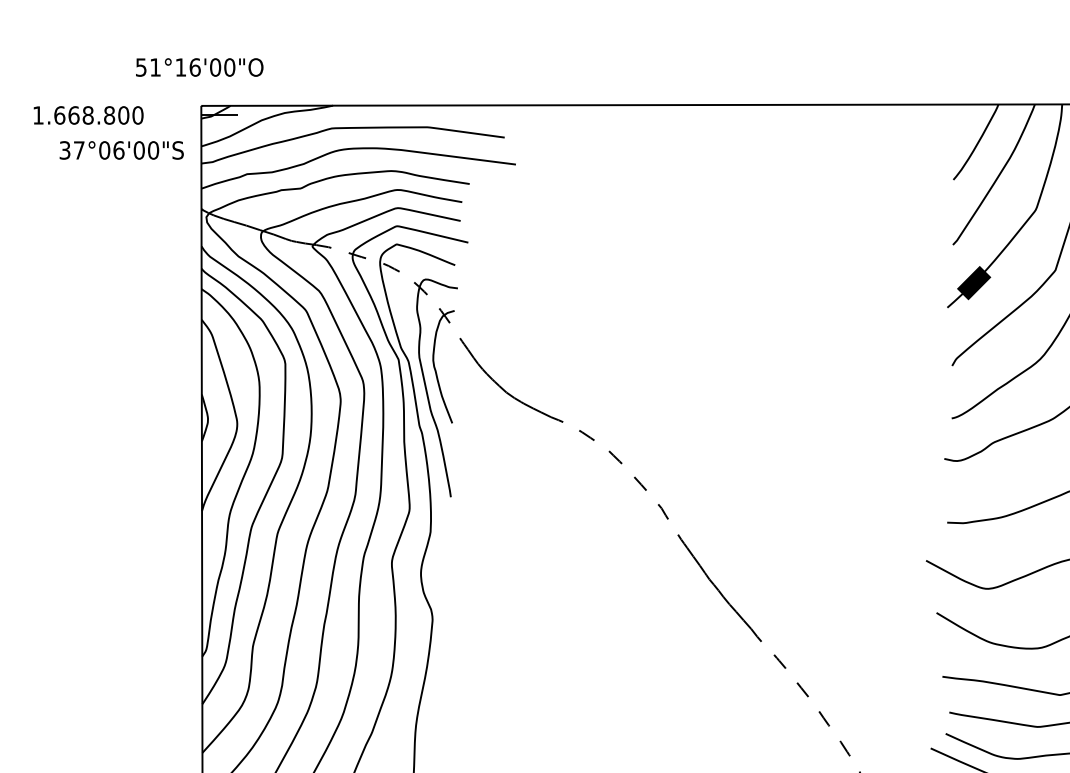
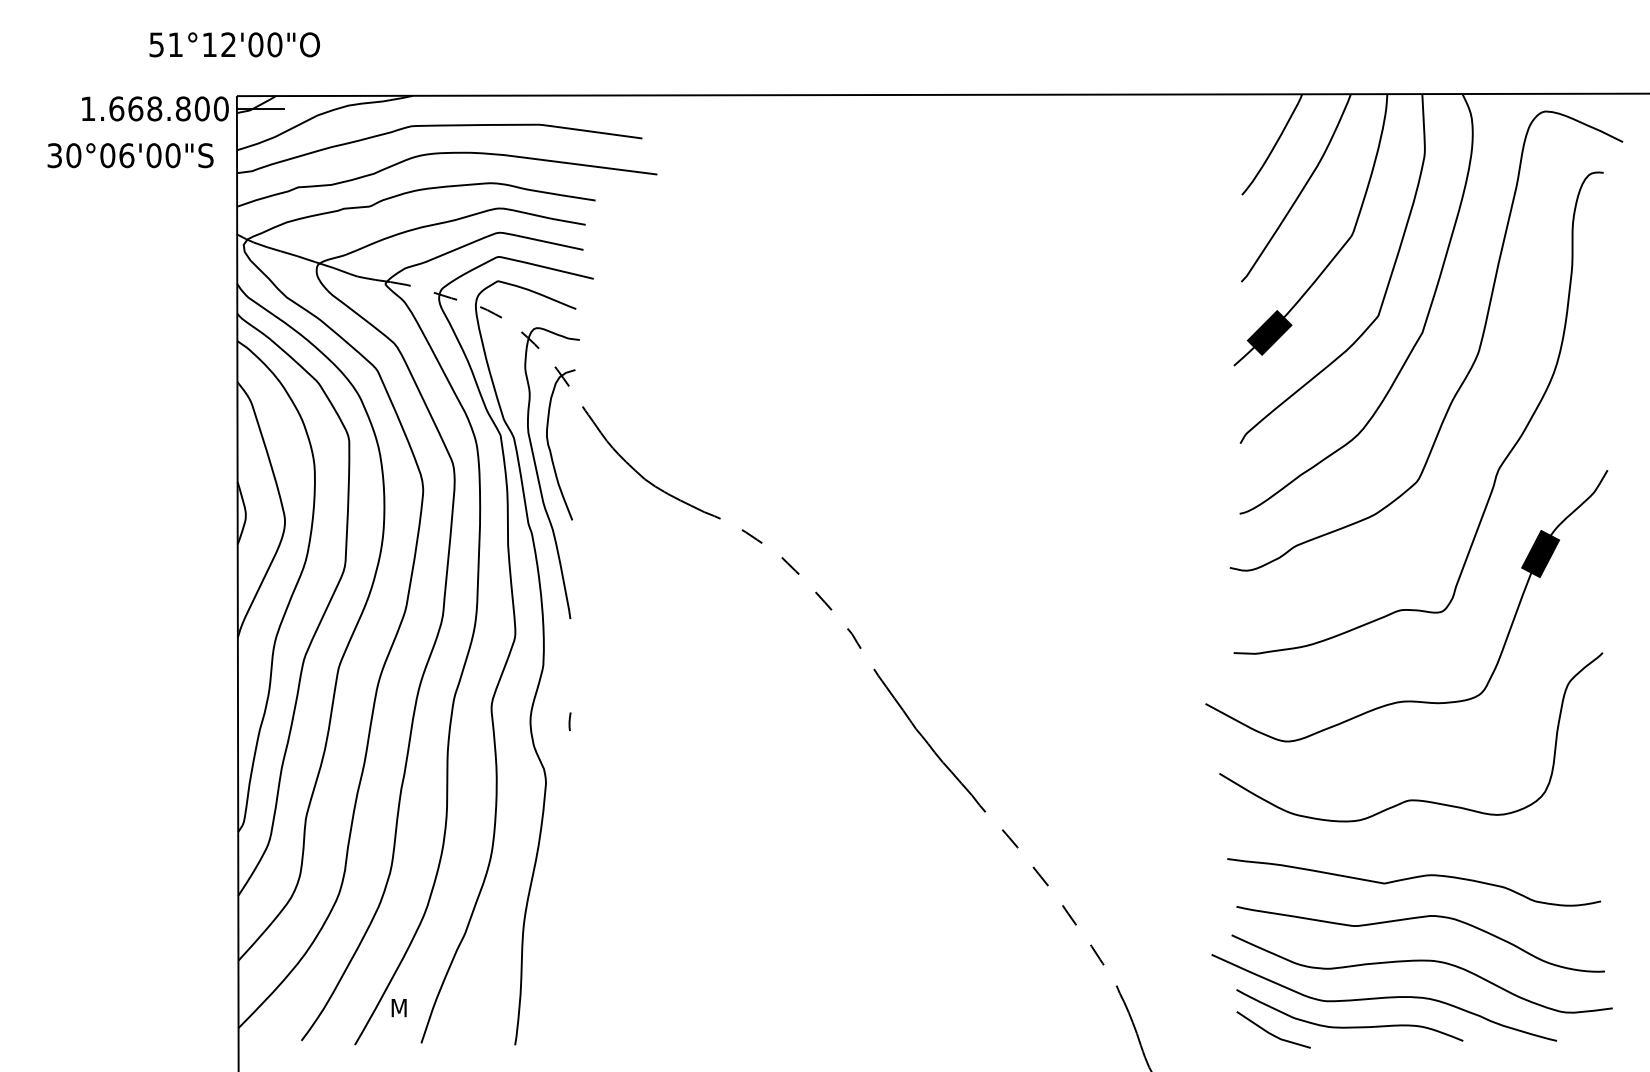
text: (195, 67) -> (228, 44), 51°16'00"O -> 51°12'00"O
text: (88, 115) -> (155, 108), moved
text: (79, 150) -> (73, 155), 37°06'00"S -> 30°06'00"S
line: (450, 573) -> (569, 721), added

